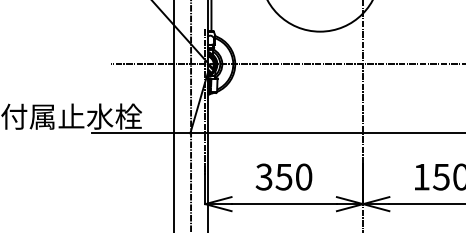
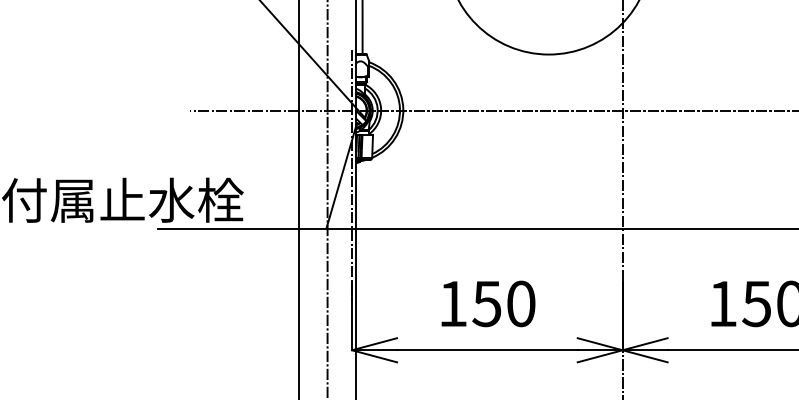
text: (263, 176) -> (451, 302), 350 -> 150

